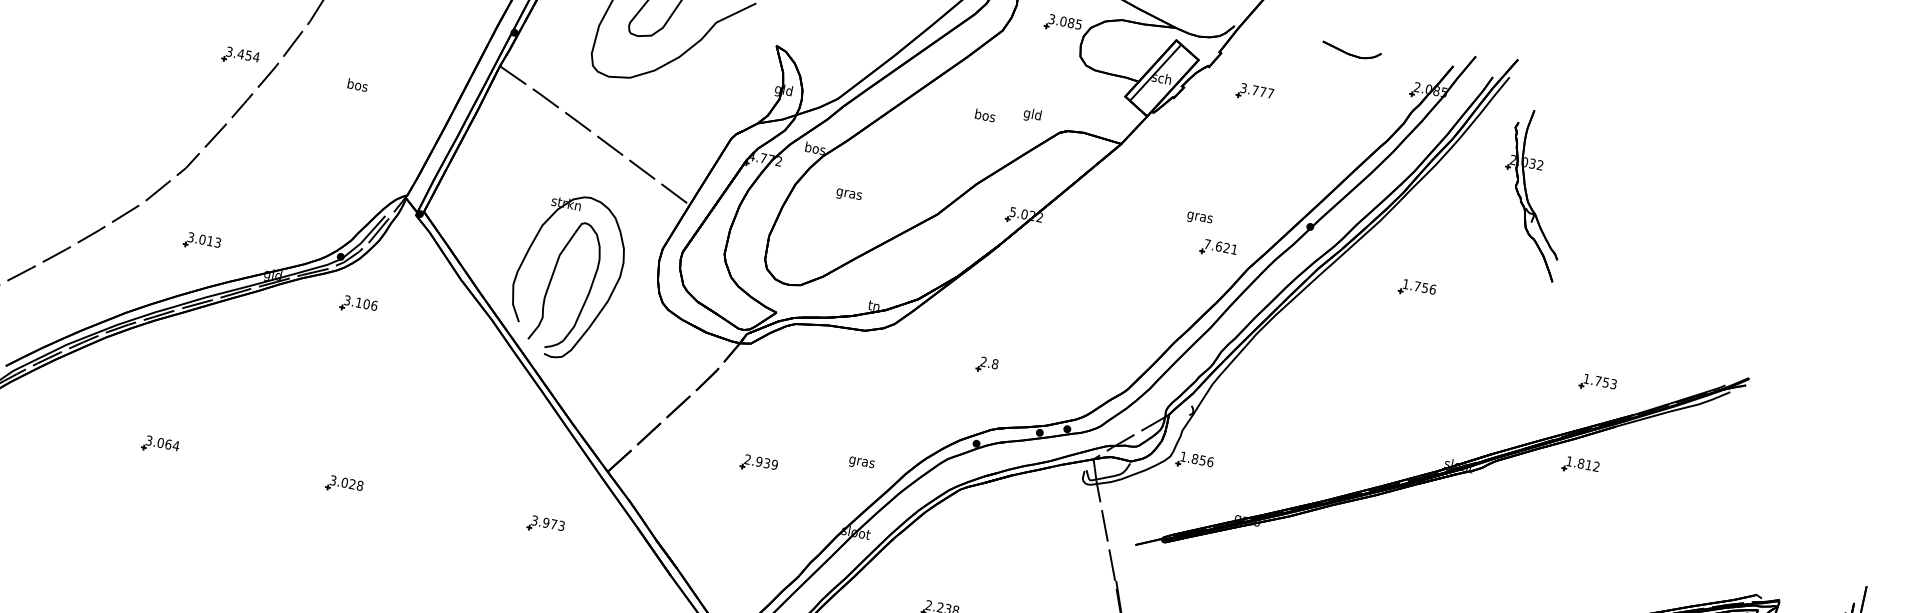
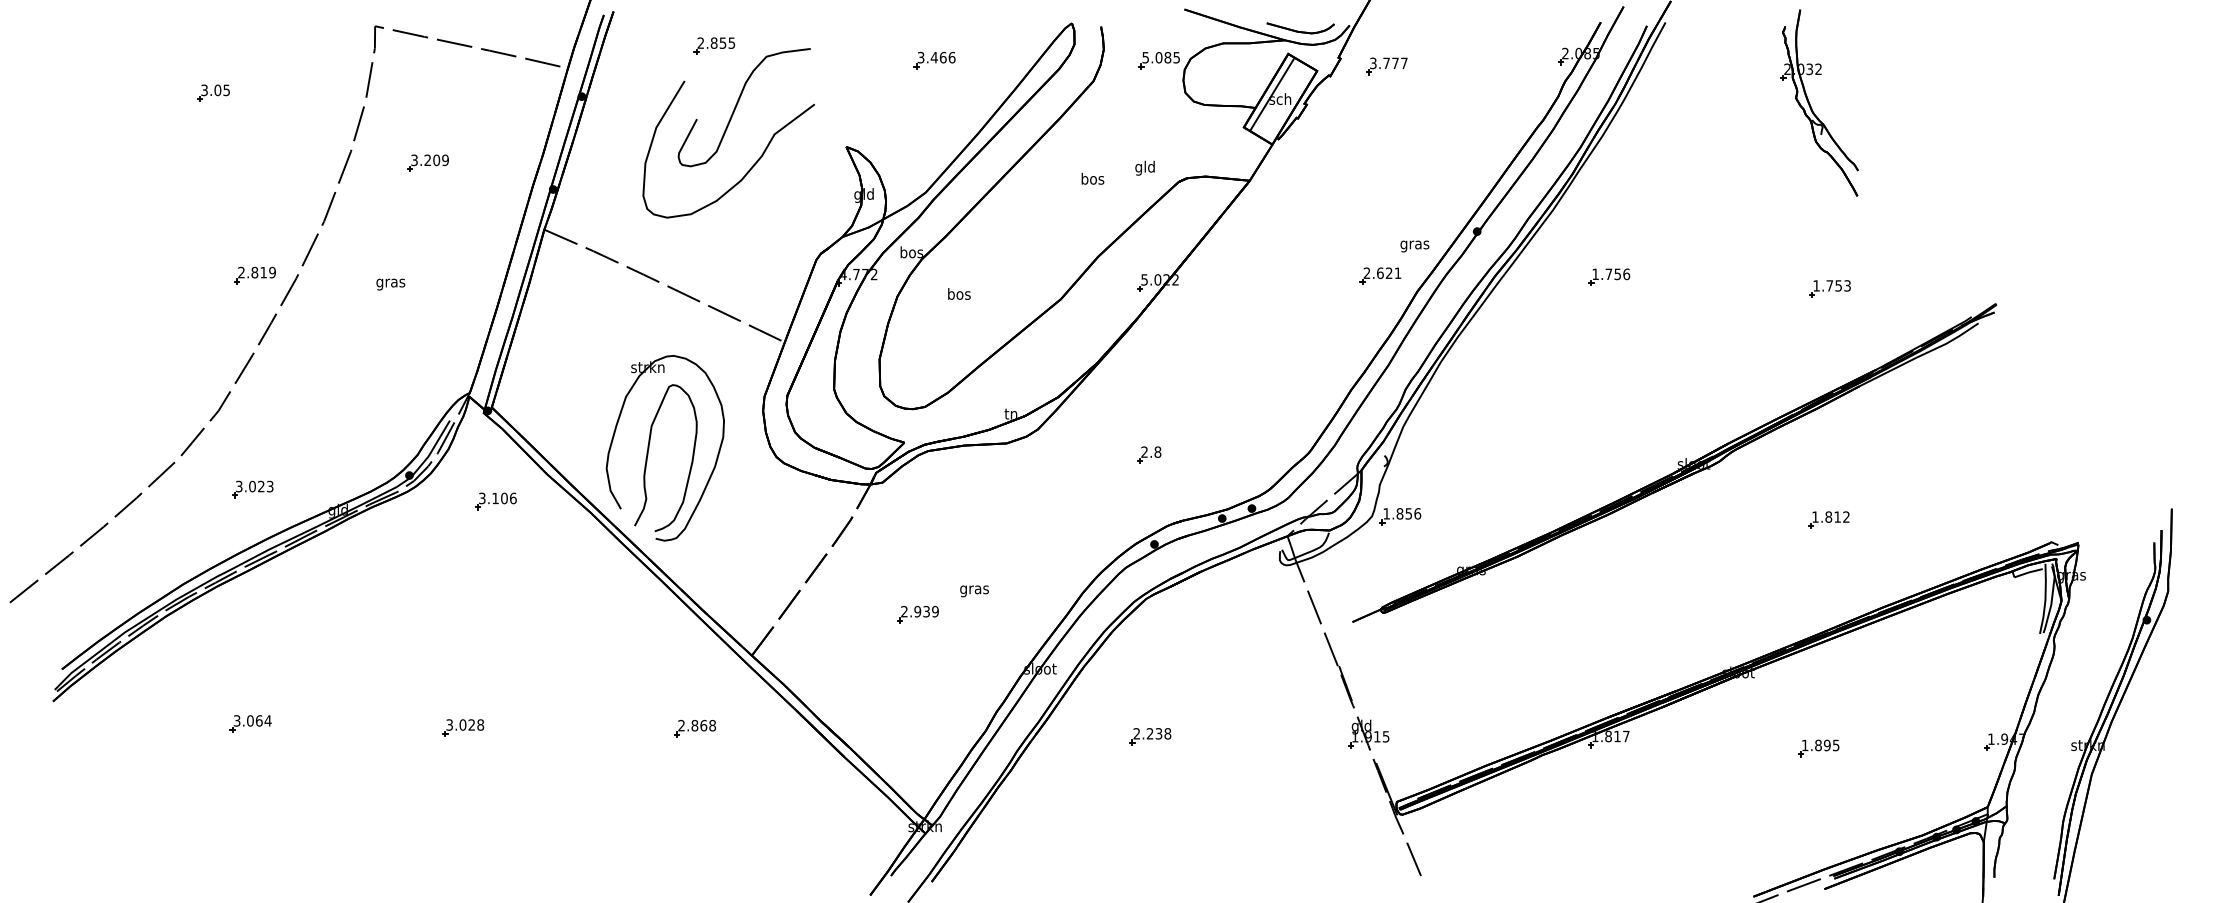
text: (1051, 19) -> (1145, 57), 3.085 -> 5.085
part: (1351, 51) -> (1300, 28), moved
text: (243, 54) -> (257, 272), 3.454 -> 2.819
text: (357, 85) -> (390, 282), bos -> gras
part: (1254, 93) -> (1386, 66), moved
text: (848, 194) -> (958, 295), gras -> bos
part: (1527, 196) -> (1811, 106), moved
text: (1199, 218) -> (1414, 246), moved
text: (210, 241) -> (261, 486), 3.013 -> 3.023
text: (1207, 243) -> (1366, 272), 7.621 -> 2.621
part: (358, 305) -> (495, 501), moved
part: (1597, 383) -> (1829, 288), moved
text: (861, 463) -> (974, 591), moved
part: (1580, 465) -> (1828, 519), moved
text: (548, 523) -> (697, 725), 3.973 -> 2.868

